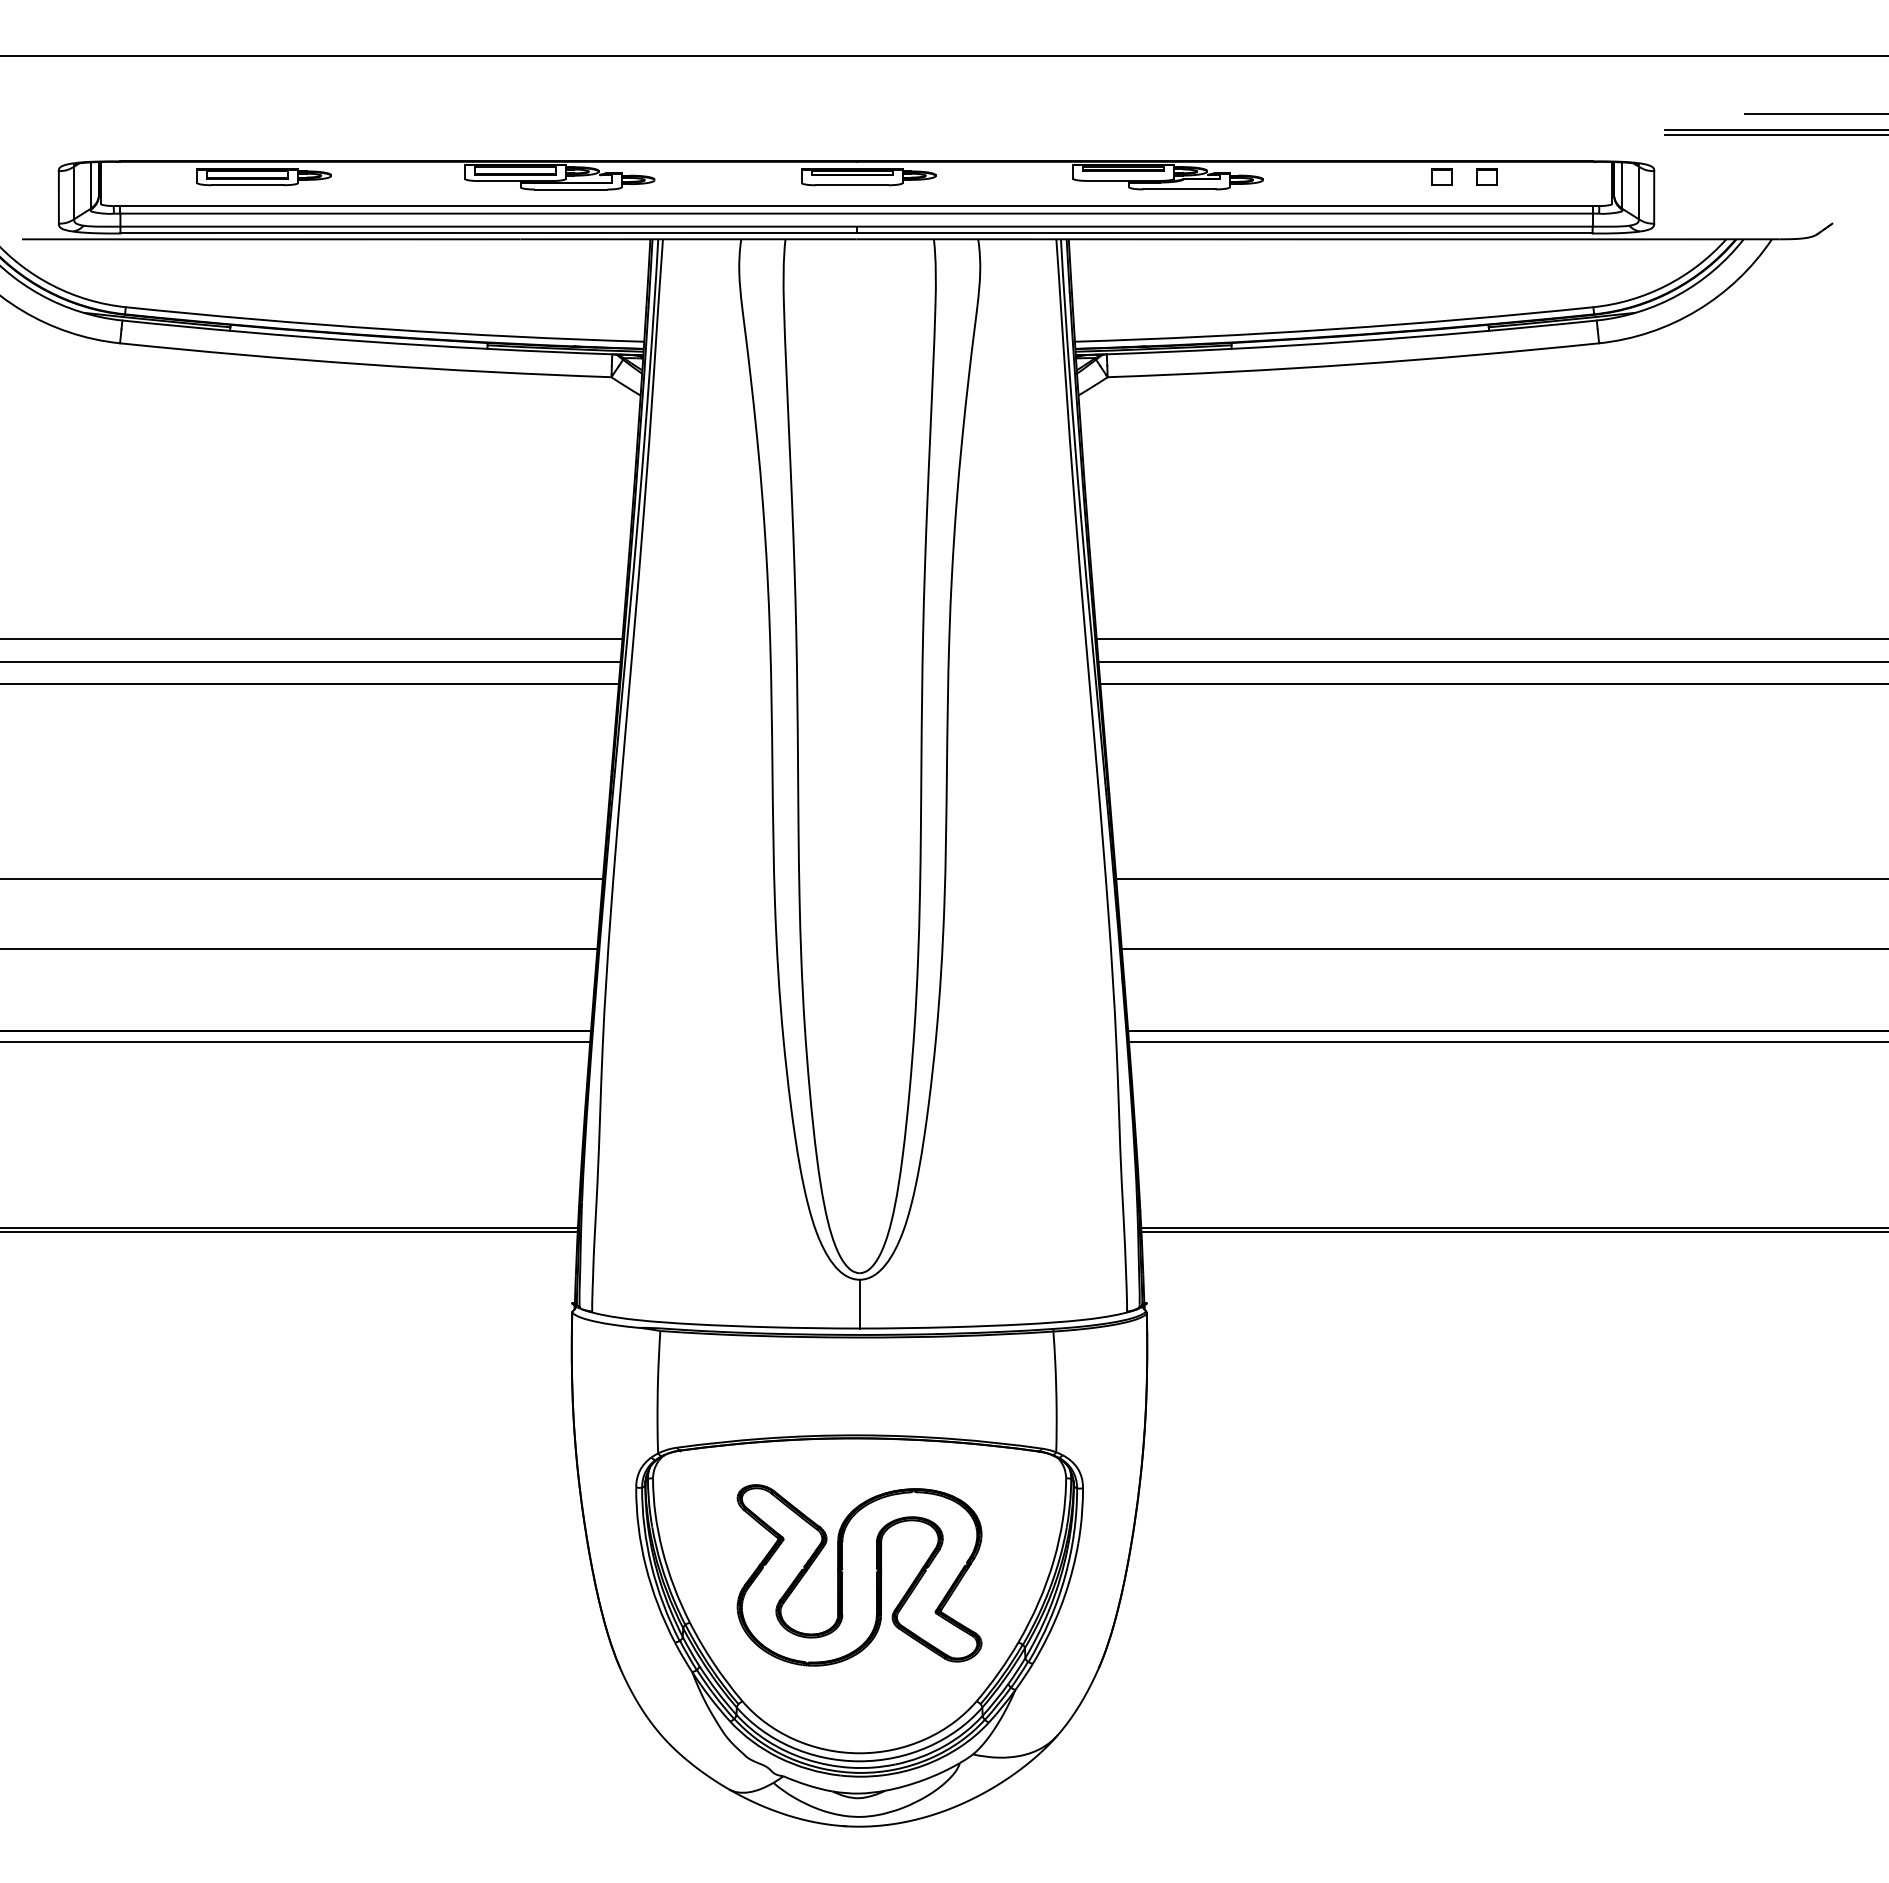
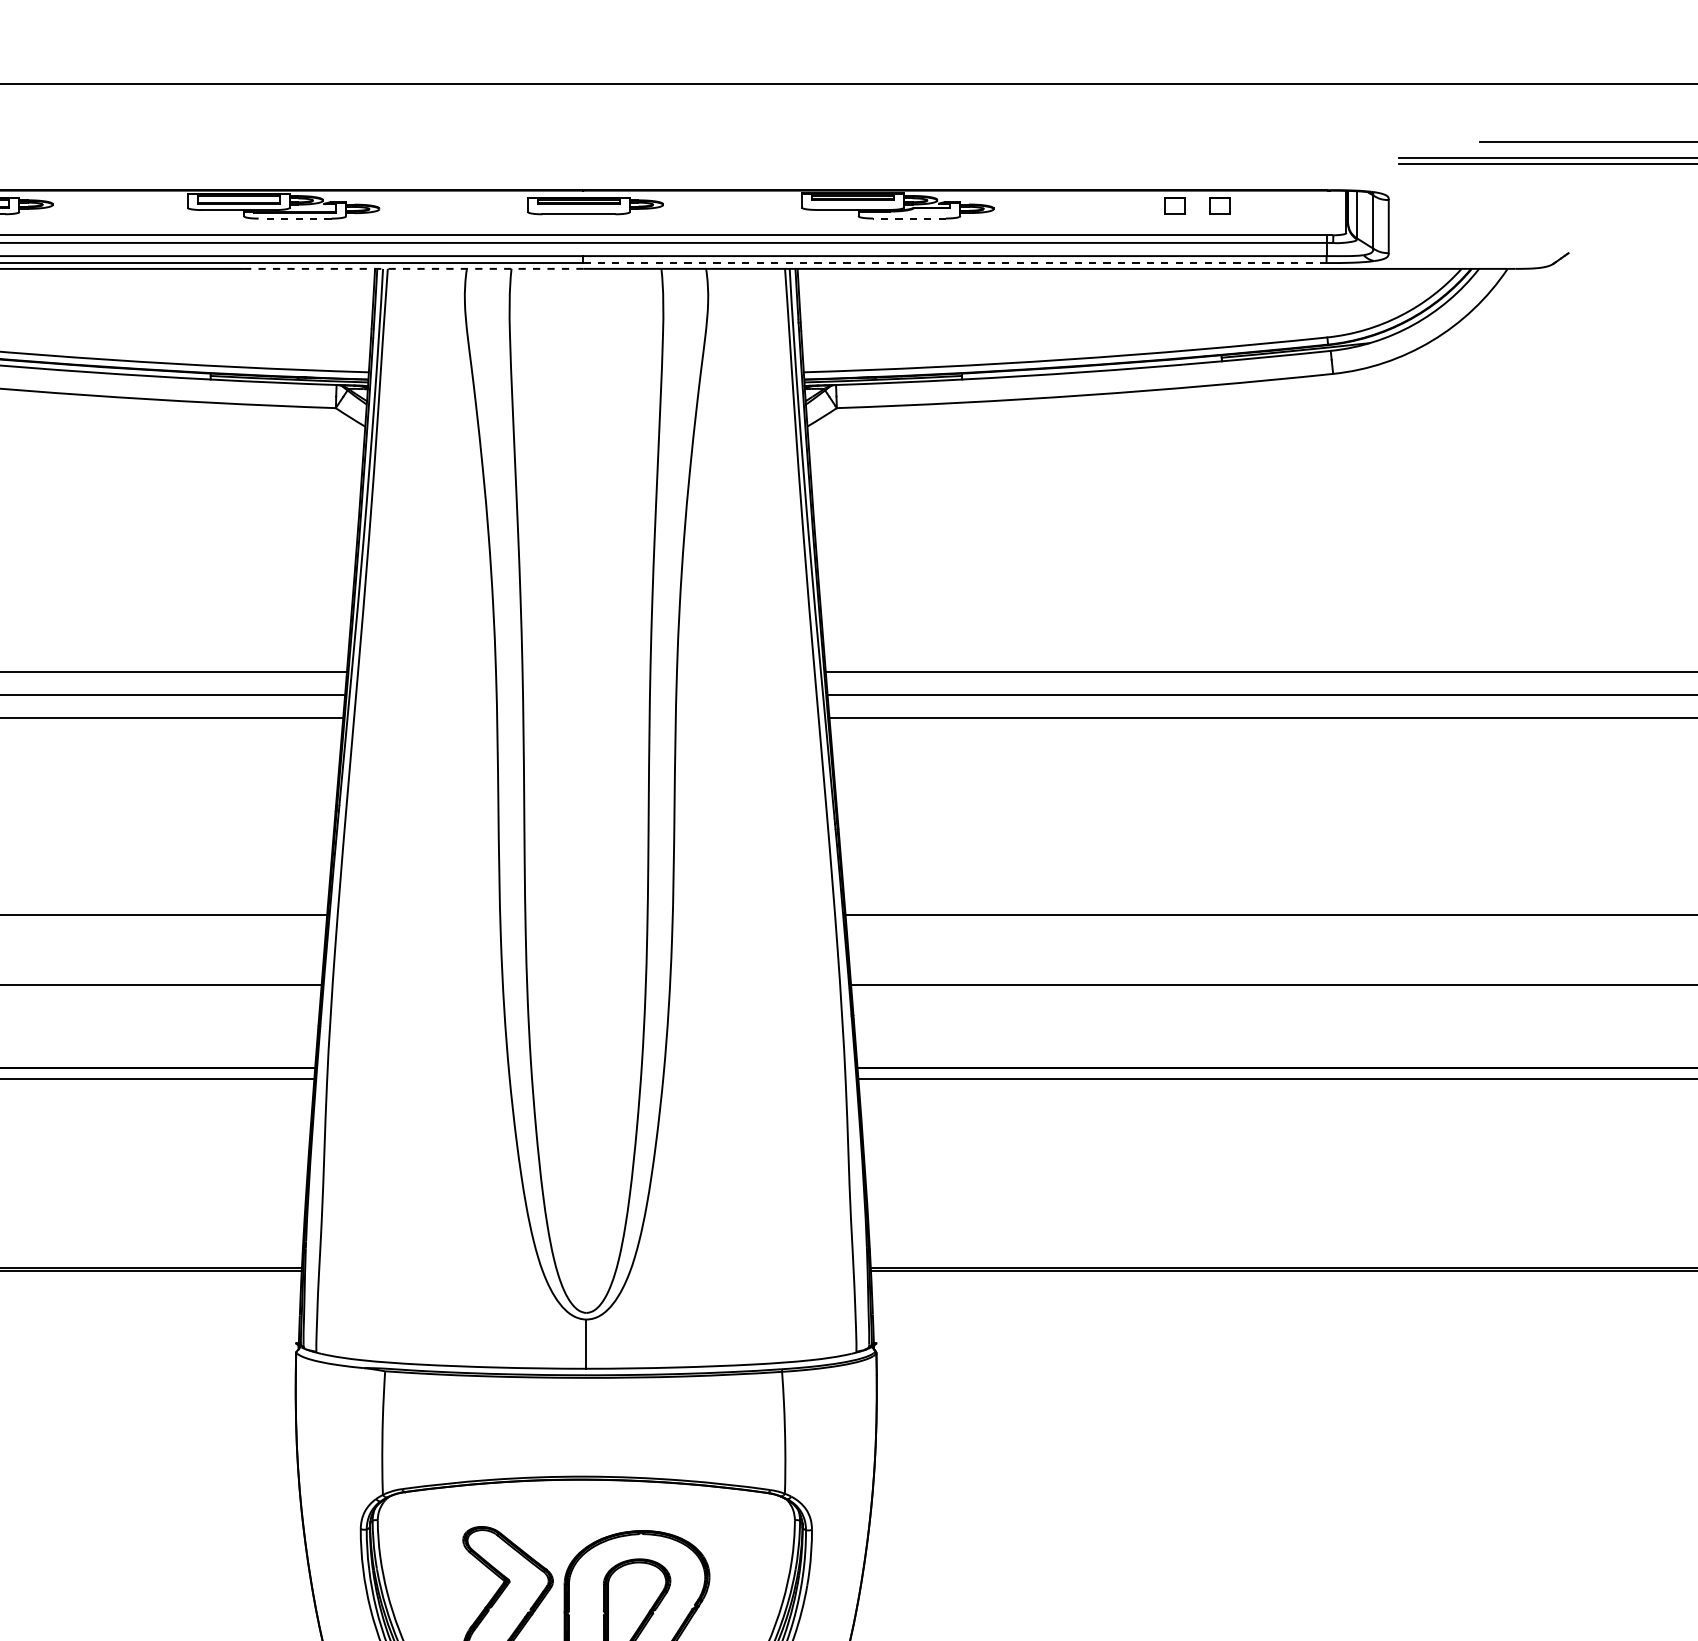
line: (570, 189) -> (294, 218), solid -> dashed
line: (1179, 189) -> (909, 218), solid -> dashed
line: (1225, 233) -> (955, 263), solid -> dashed
line: (688, 239) -> (413, 269), solid -> dashed

